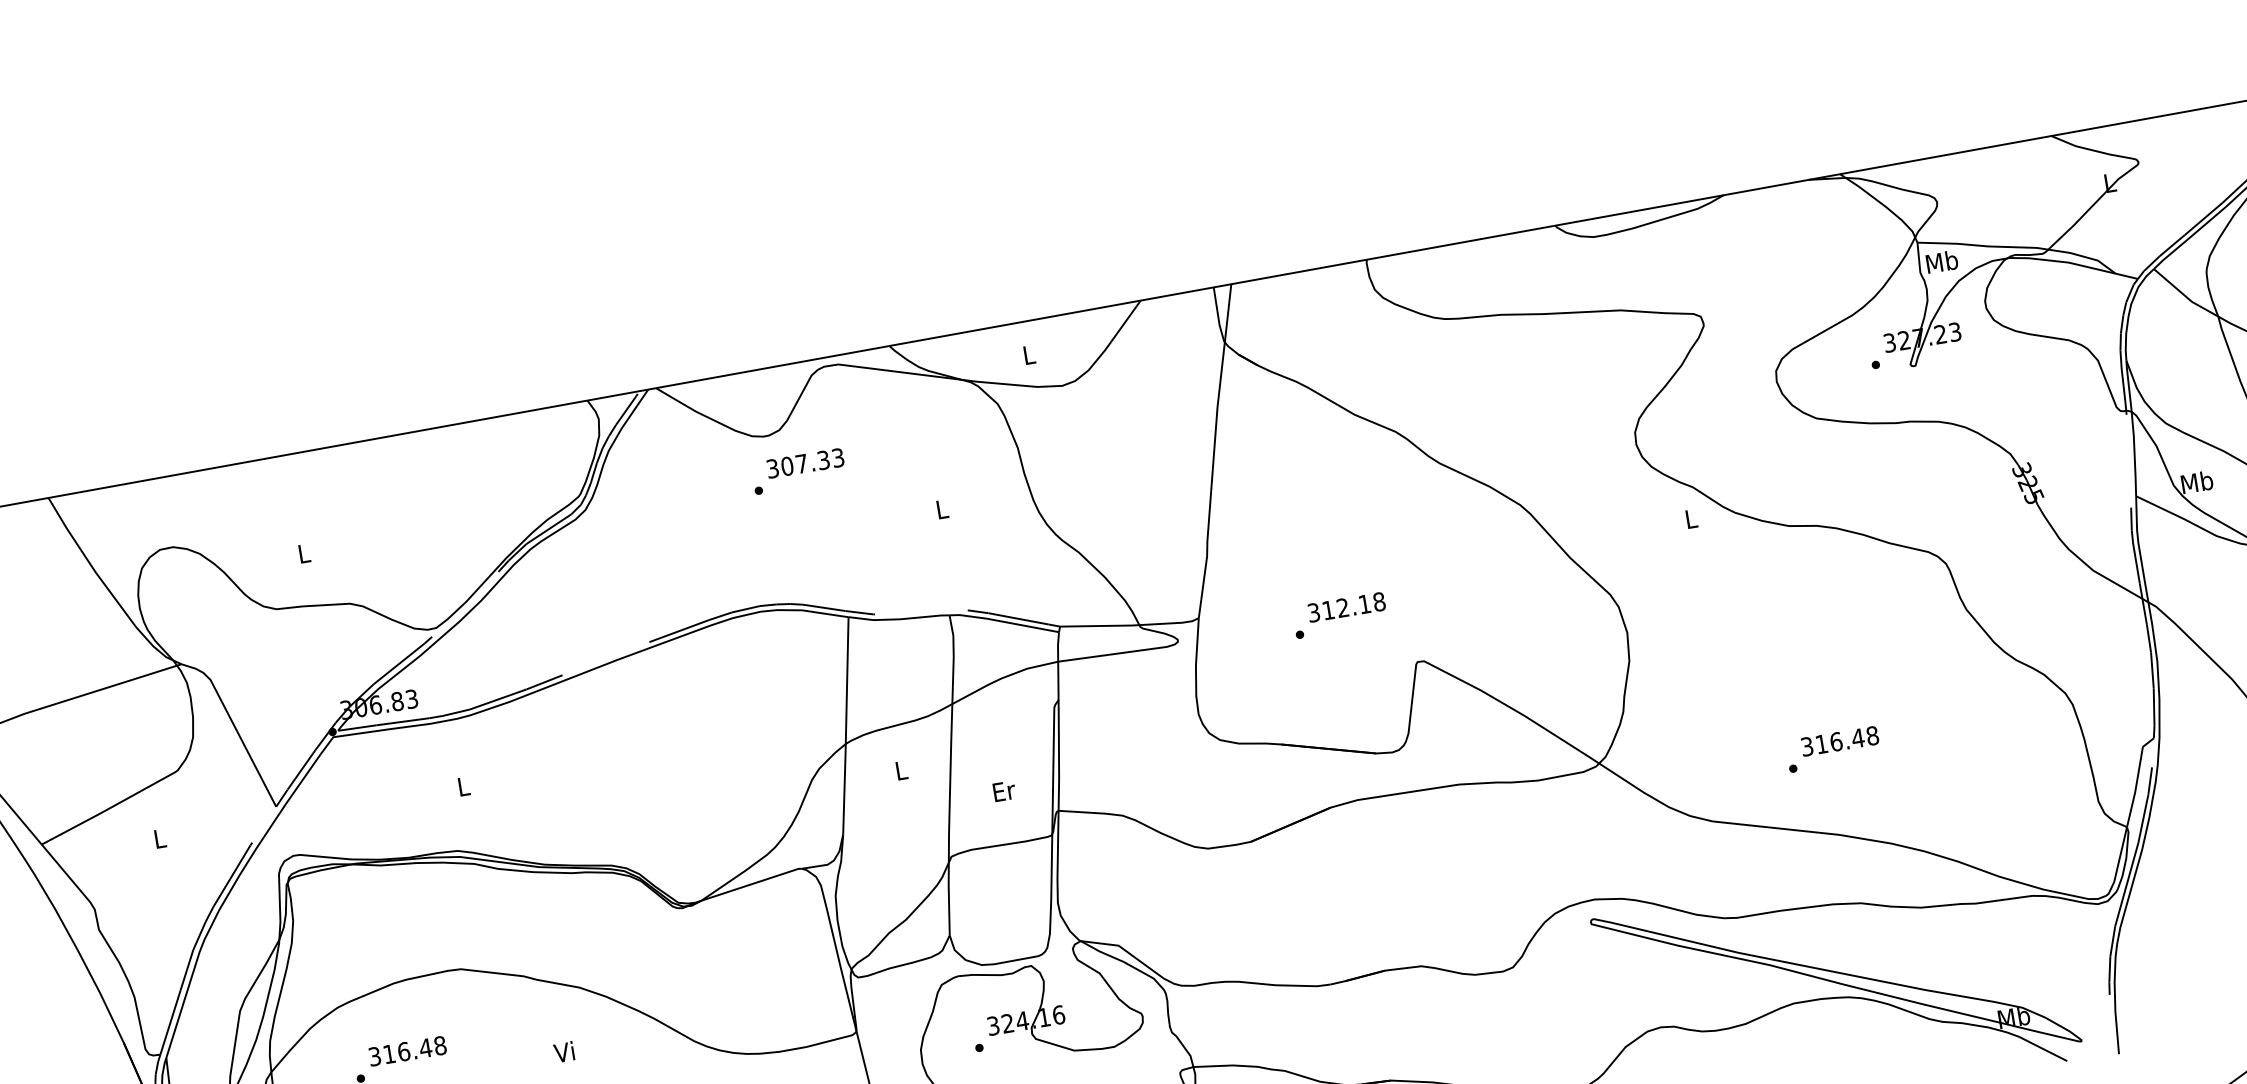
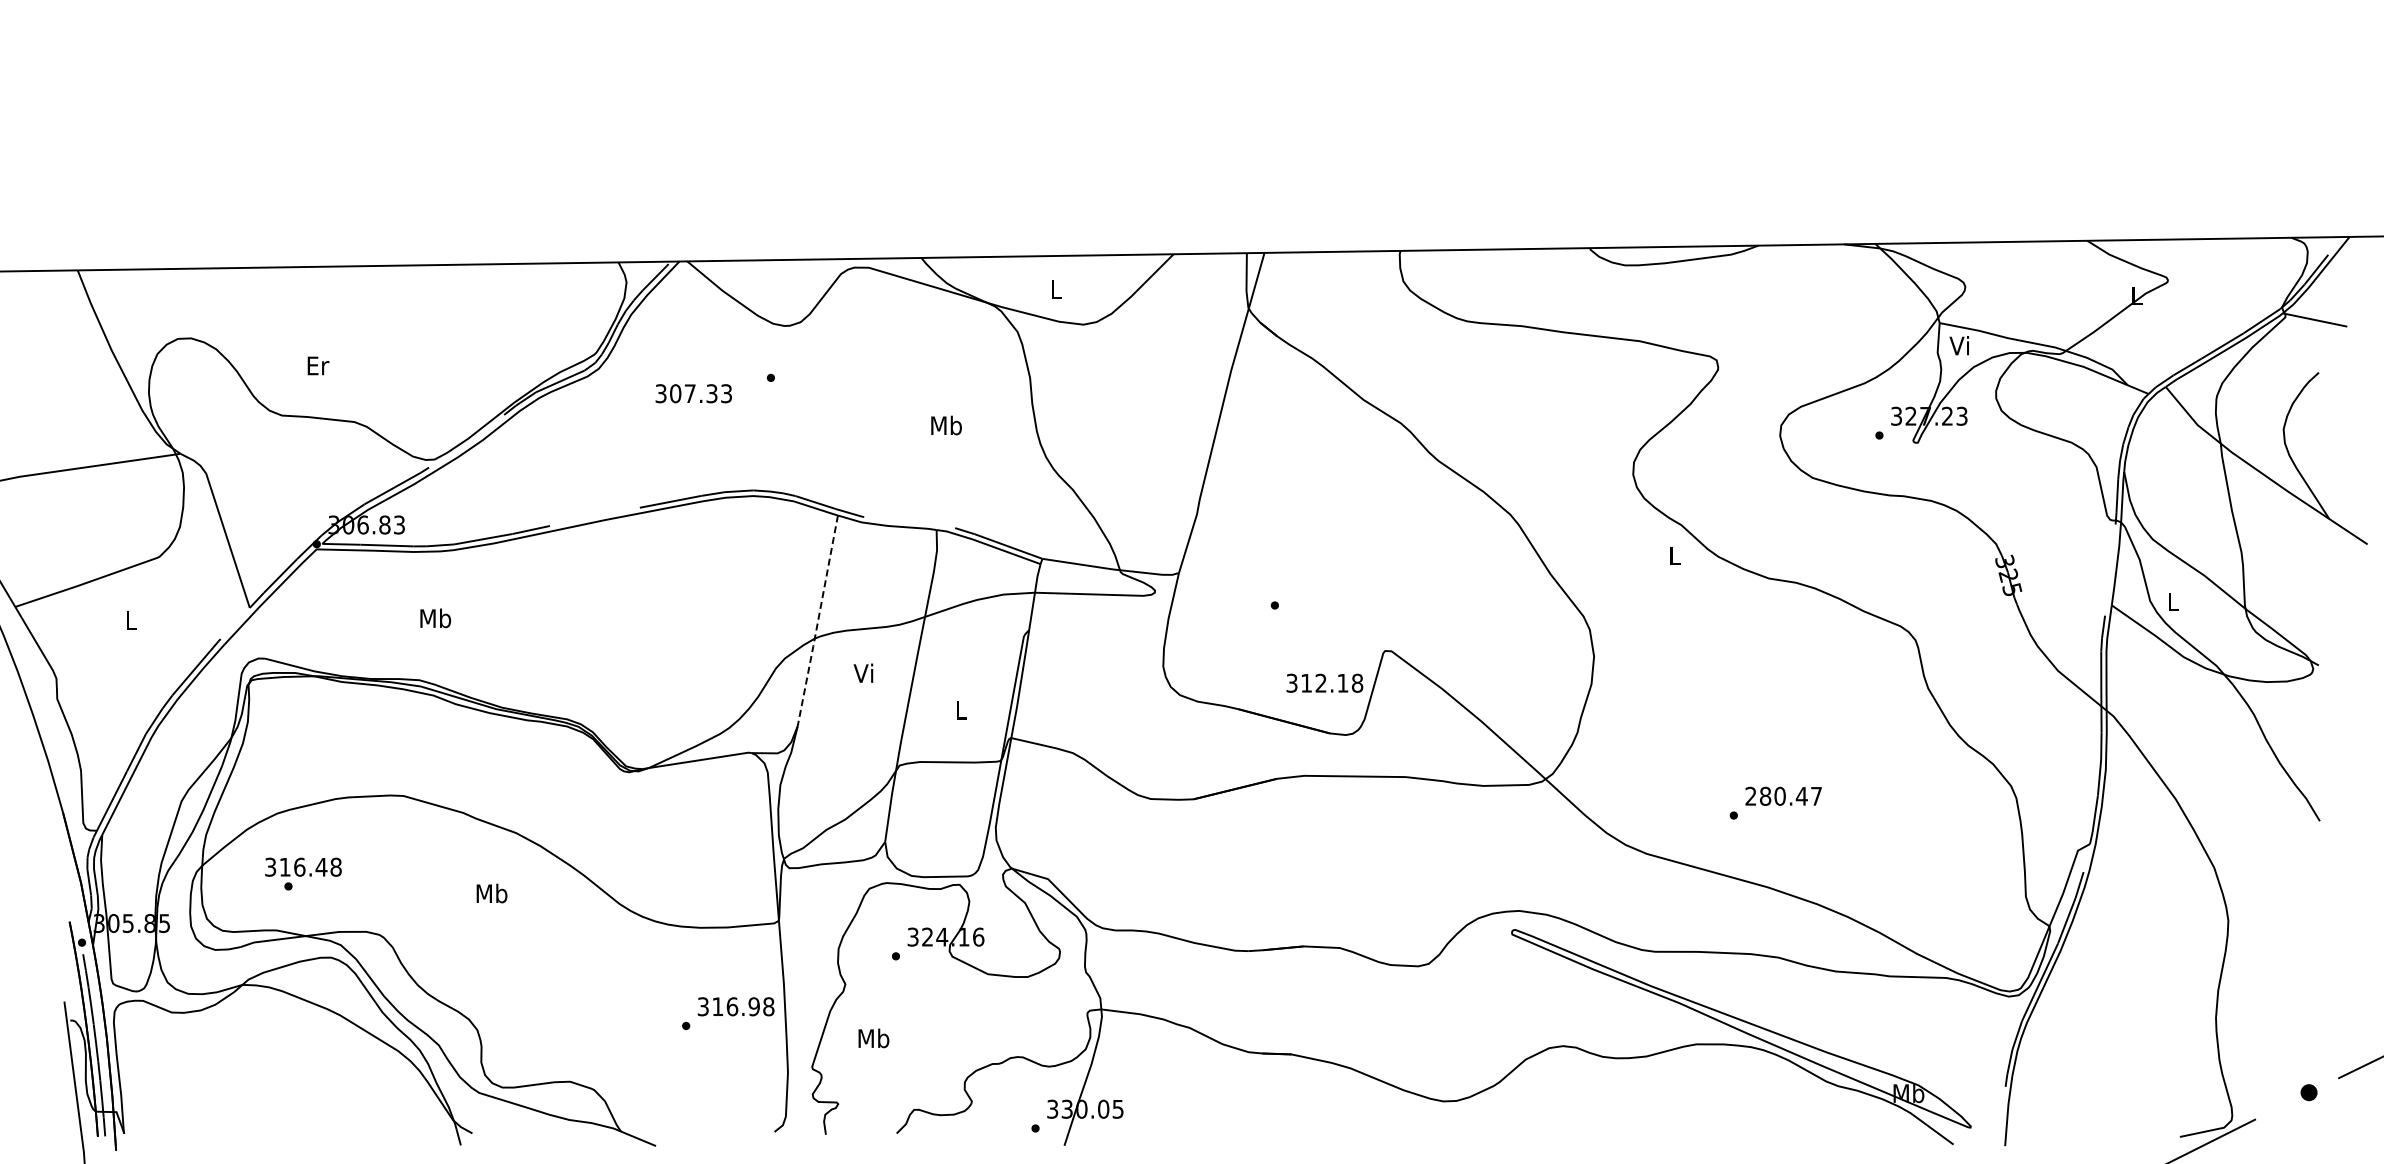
text: (1941, 261) -> (1960, 345), Mb -> Vi
text: (805, 463) -> (693, 393), moved
text: (2197, 482) -> (2173, 601), Mb -> L
text: (942, 509) -> (946, 425), L -> Mb
text: (304, 553) -> (318, 365), L -> Er
text: (1346, 606) -> (1324, 682), moved
line: (845, 726) -> (817, 621), solid -> dashed
text: (1839, 740) -> (1783, 795), 316.48 -> 280.47
text: (900, 769) -> (863, 672), L -> Vi
text: (463, 786) -> (435, 618), L -> Mb
text: (1004, 791) -> (961, 710), Er -> L
text: (407, 1050) -> (303, 866), moved
text: (564, 1052) -> (491, 893), Vi -> Mb

